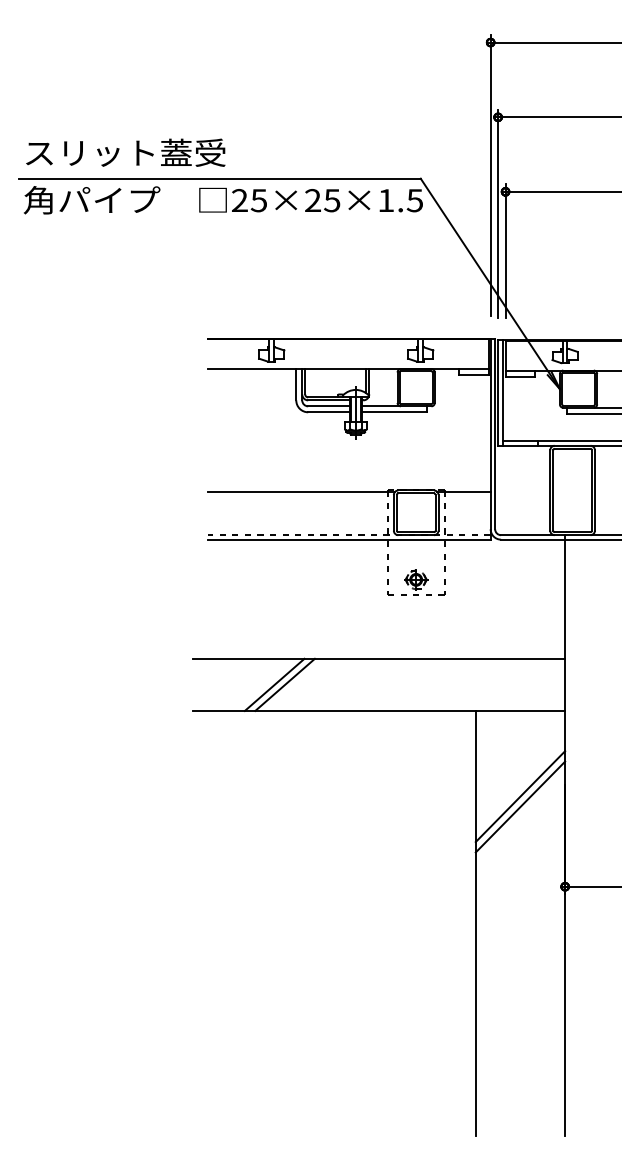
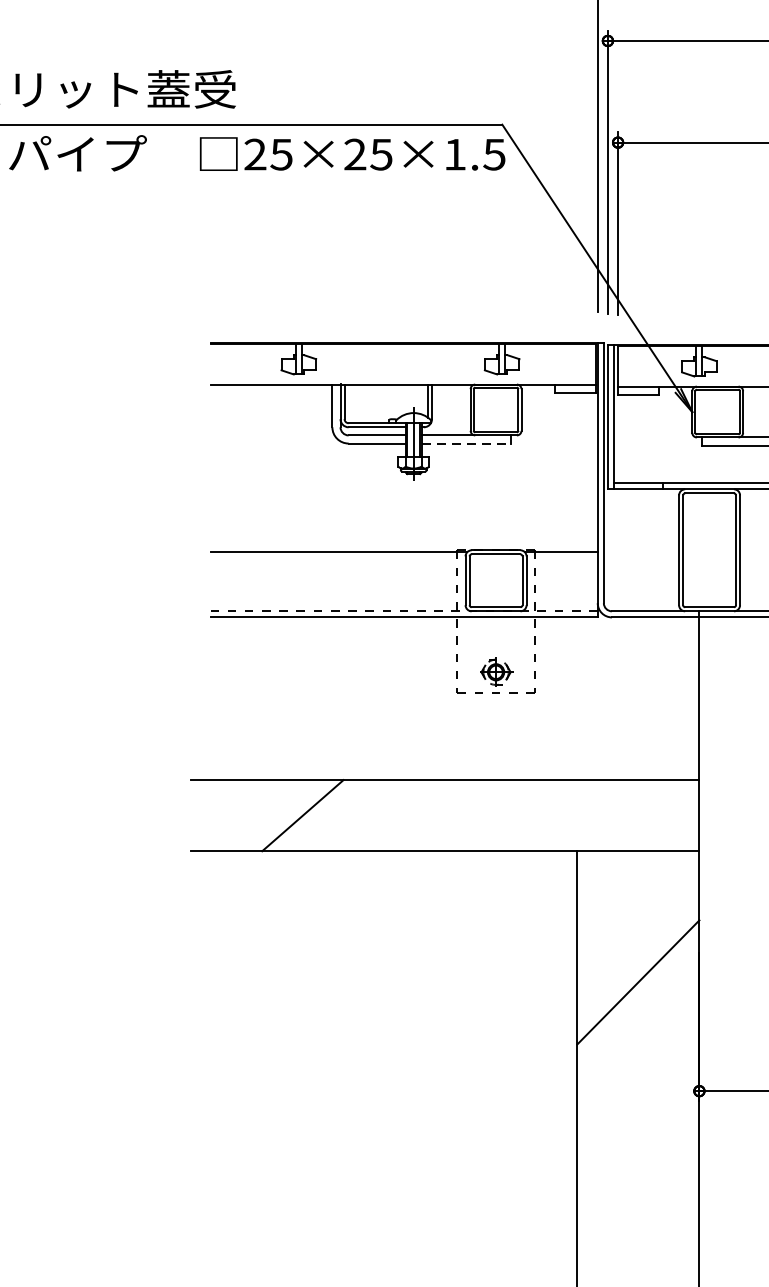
line: (394, 412) -> (466, 443), solid -> dashed
line: (284, 684) -> (316, 815), removed
line: (520, 796) -> (638, 968), removed

